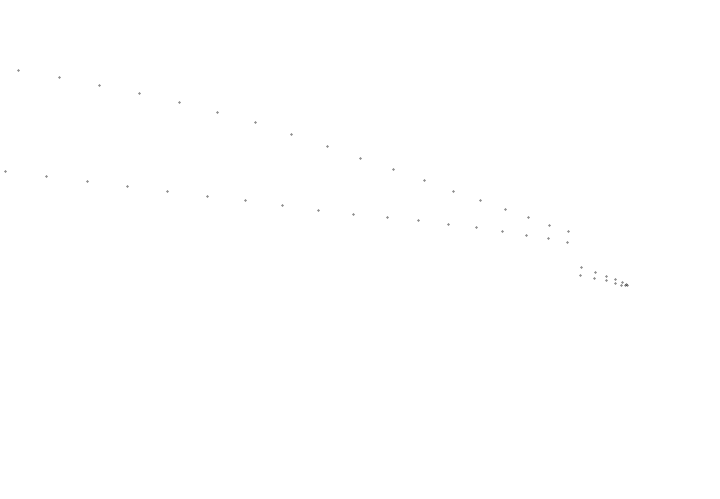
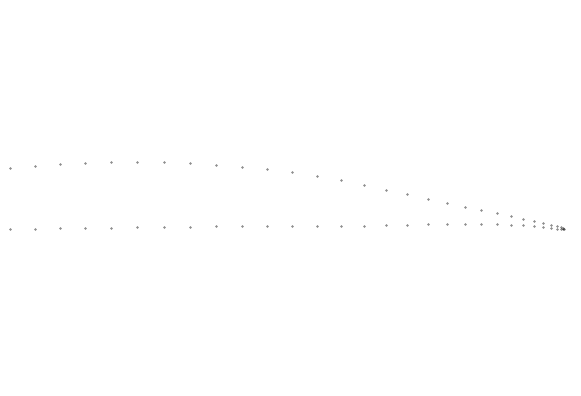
part: (604, 276) -> (549, 225), moved

